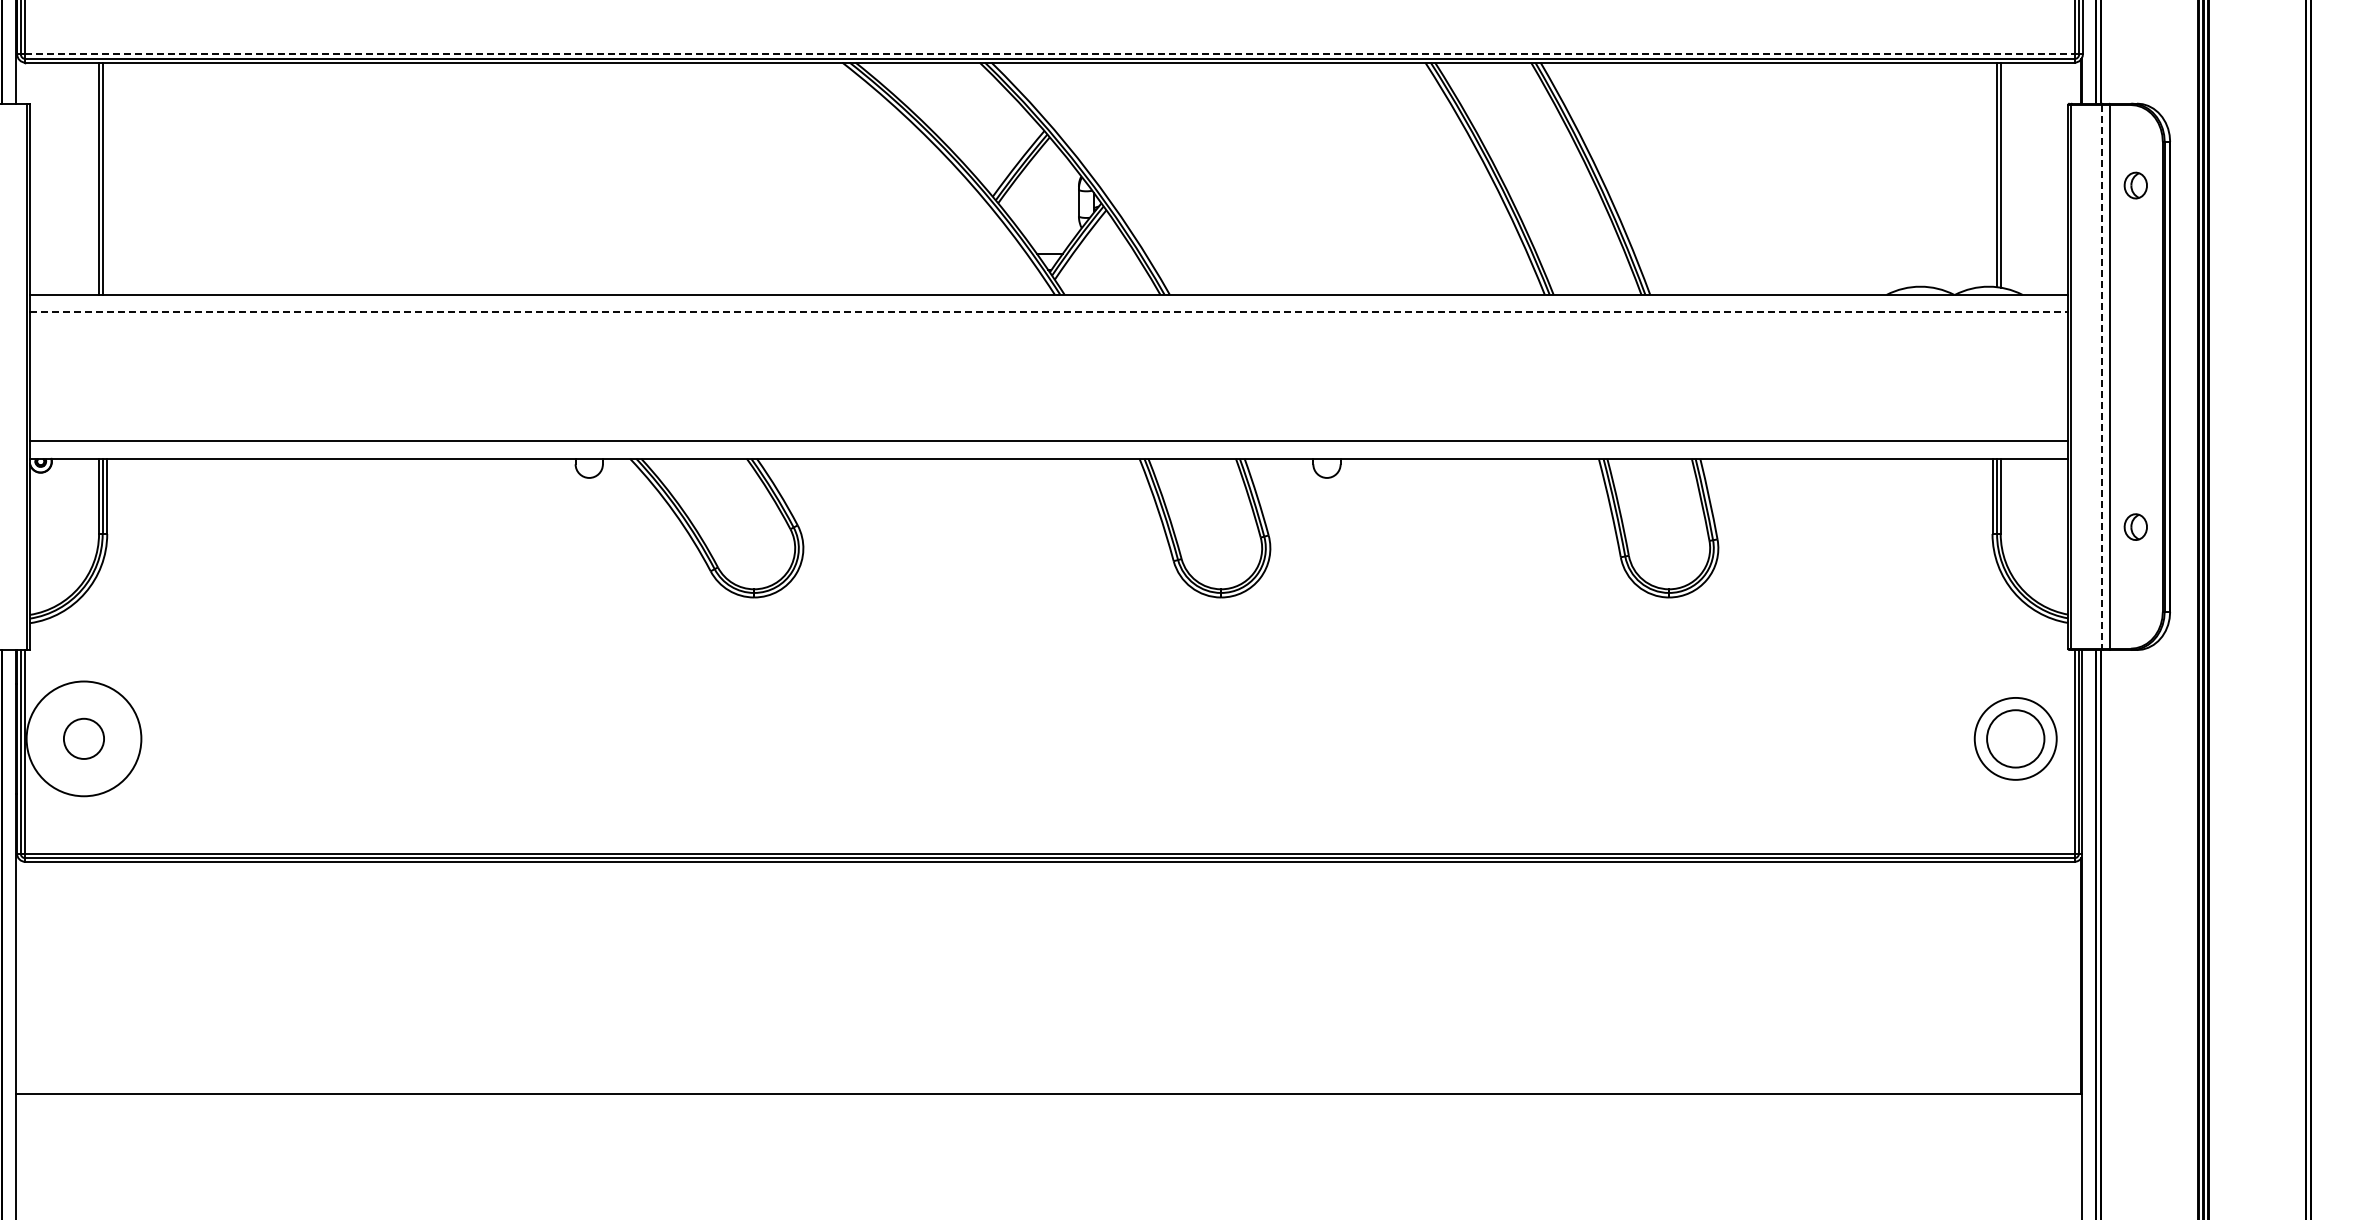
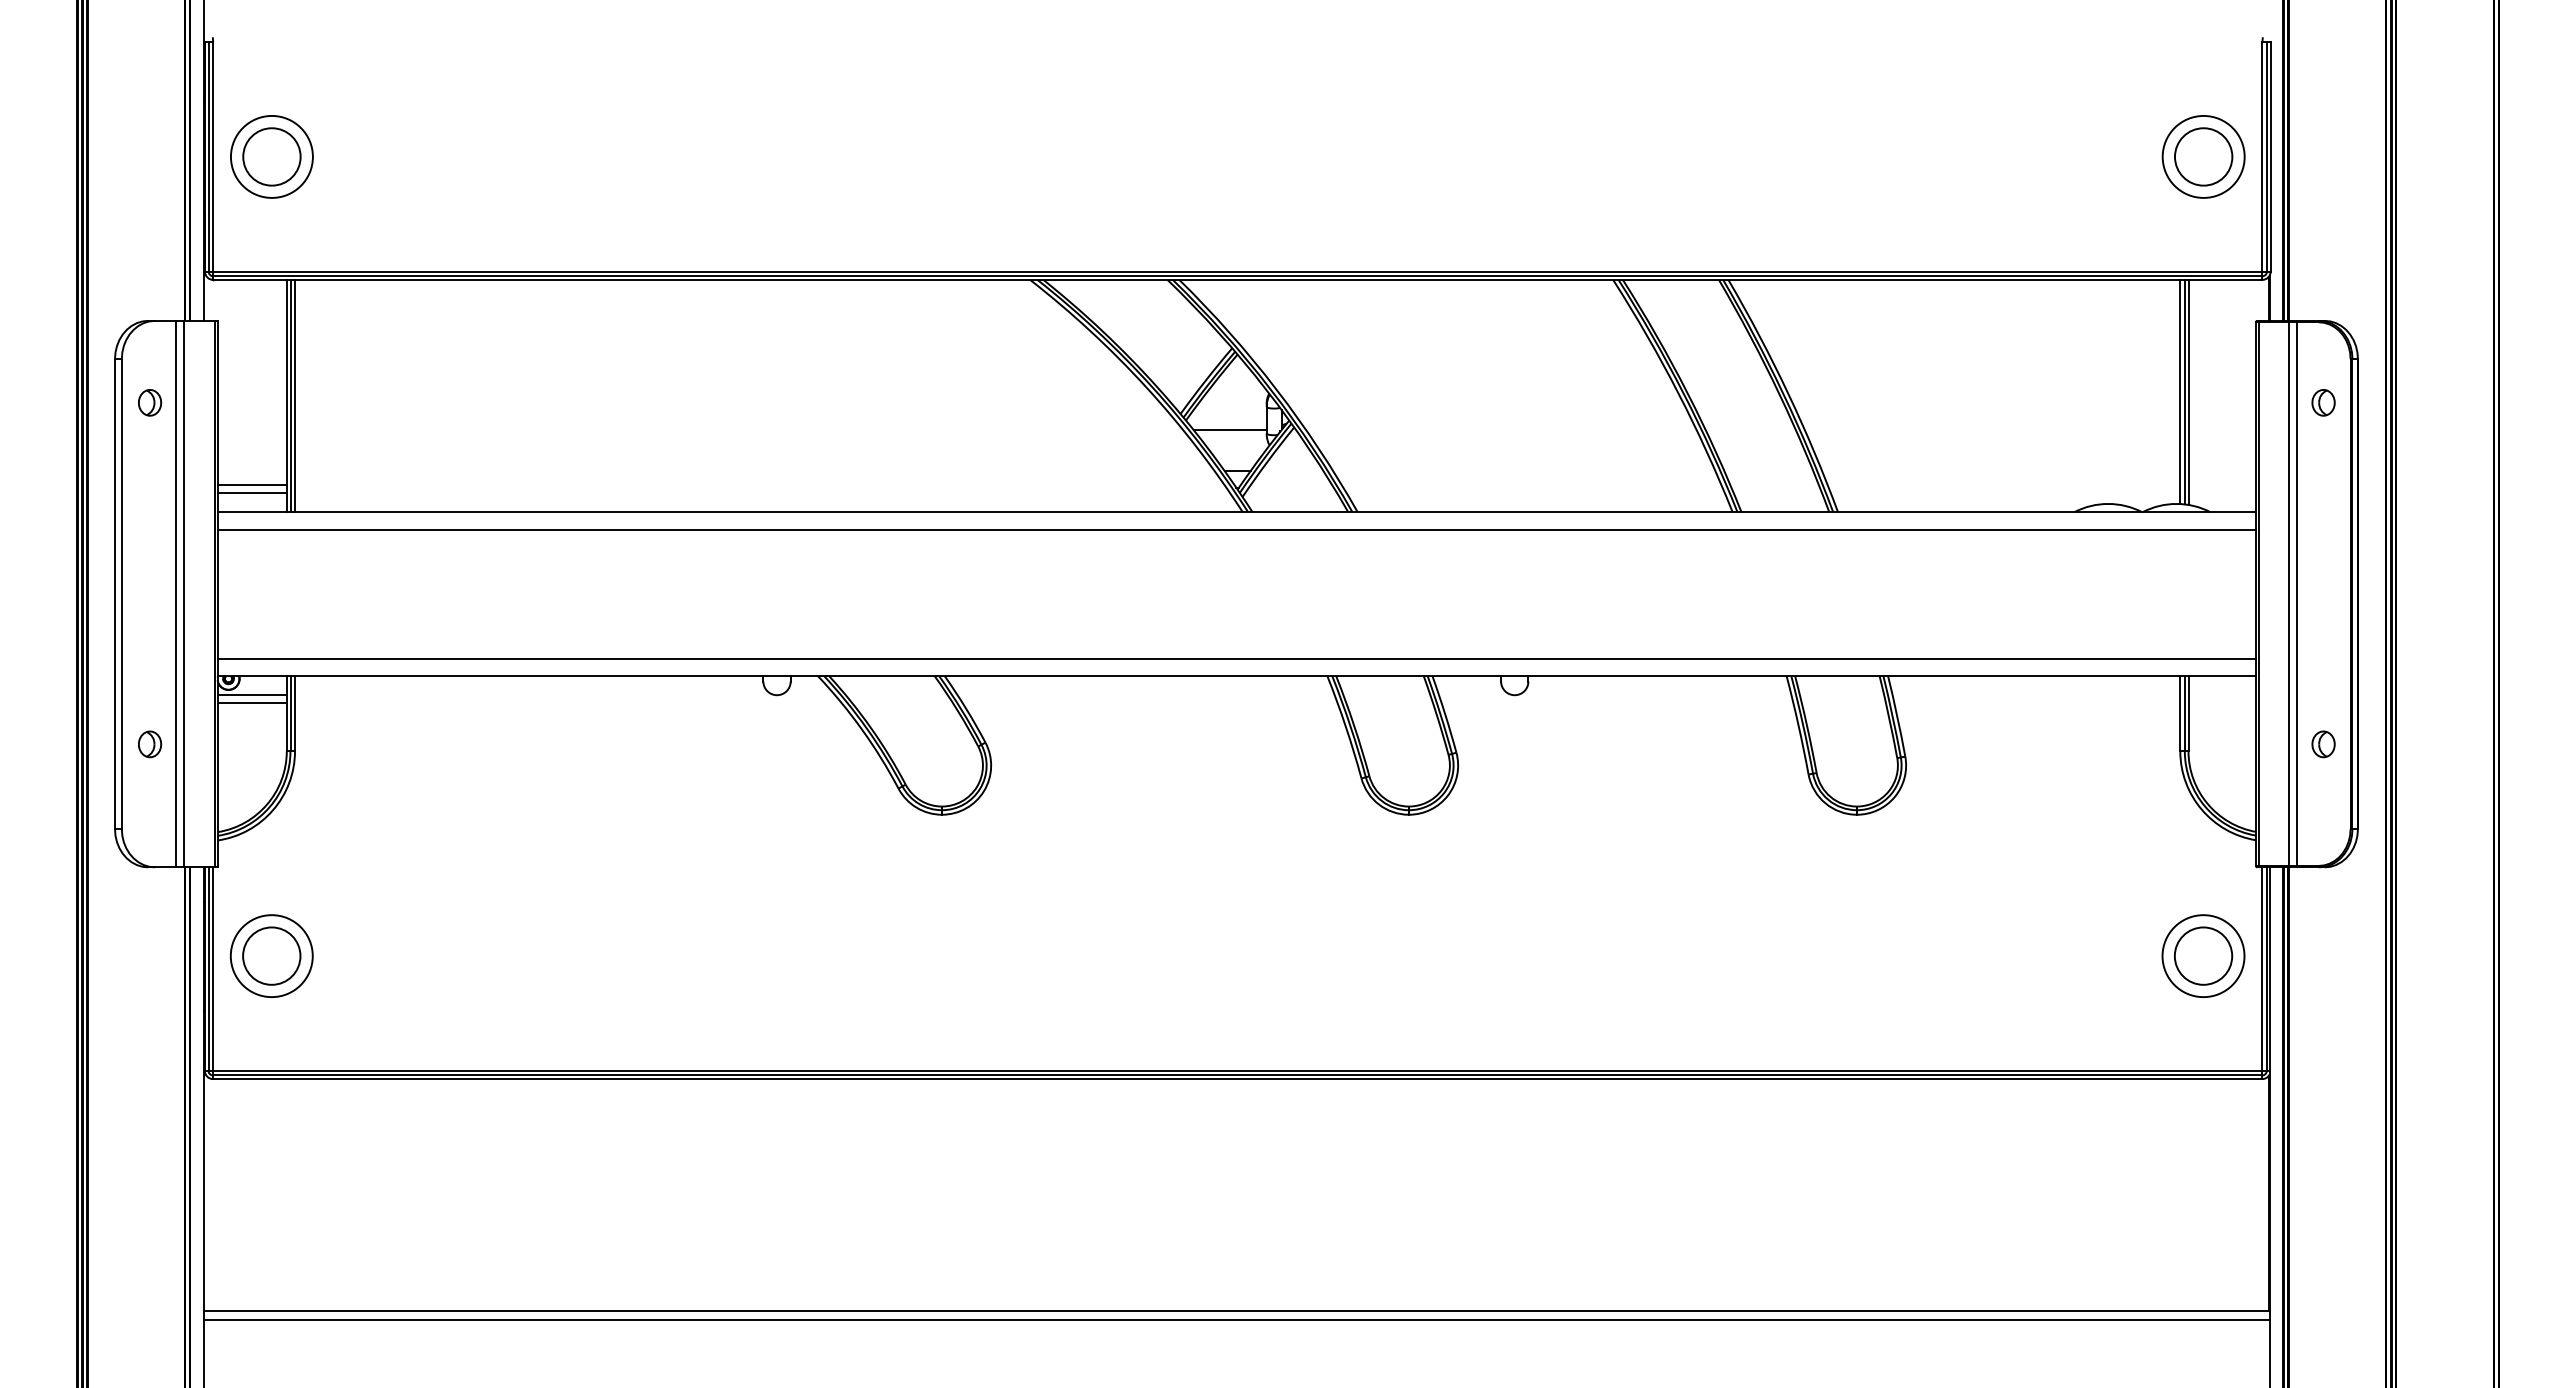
line: (1049, 54) -> (1237, 271), dashed -> solid
line: (1992, 174) -> (2180, 391), added
line: (107, 178) -> (295, 395), added
line: (1041, 213) -> (1229, 430), added
line: (63, 267) -> (251, 484), added
line: (63, 276) -> (251, 493), added
line: (1049, 312) -> (1237, 529), dashed -> solid
line: (2101, 377) -> (2289, 594), dashed -> solid
line: (63, 478) -> (251, 695), added
line: (63, 486) -> (251, 703), added
circle: (83, 738) -> (271, 955), size x1.43
circle: (83, 739) -> (271, 956), size x0.71
line: (1048, 1102) -> (1236, 1319), added

